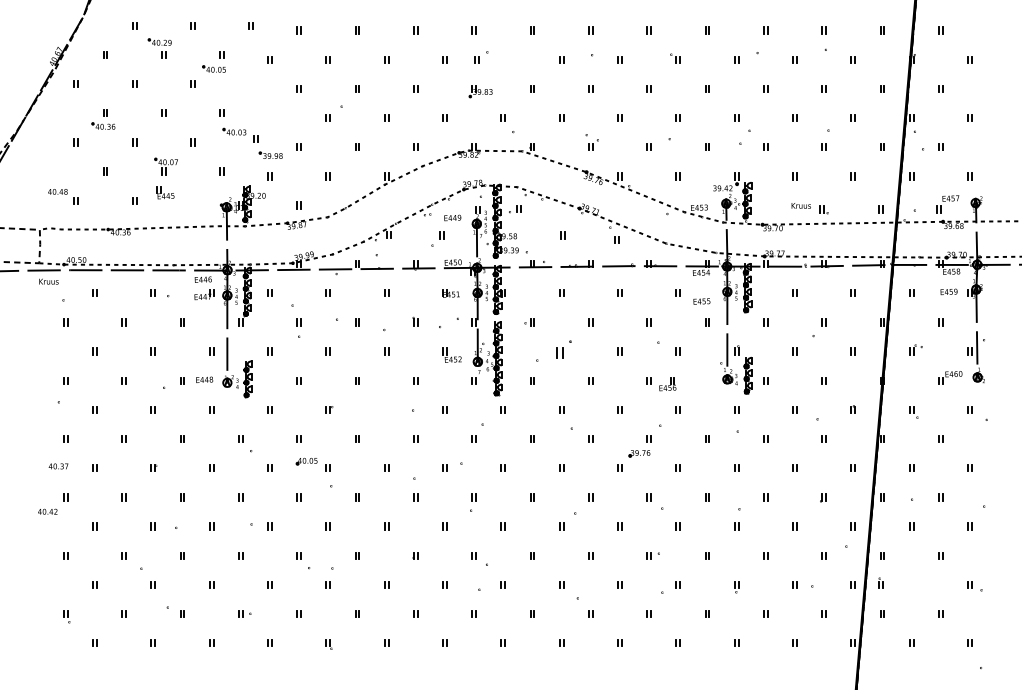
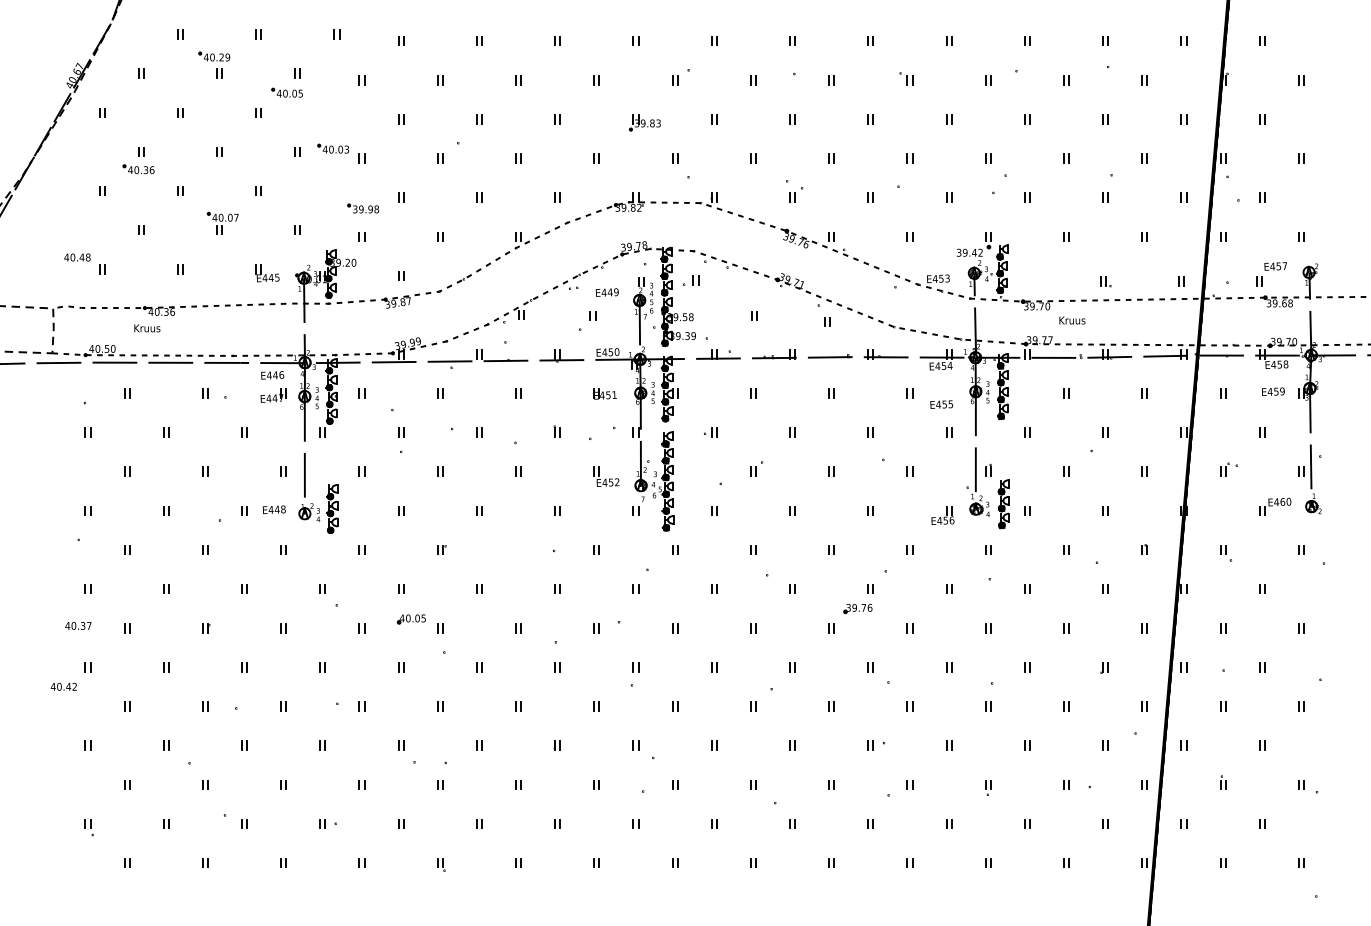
part: (481, 57) -> (680, 77), moved
part: (240, 134) -> (341, 152), moved
part: (165, 192) -> (267, 273), moved
text: (800, 205) -> (1071, 320), moved
text: (48, 281) -> (146, 328), moved
part: (563, 349) -> (755, 469), size x0.62
part: (667, 384) -> (942, 516), moved
part: (880, 582) -> (1222, 781), moved

